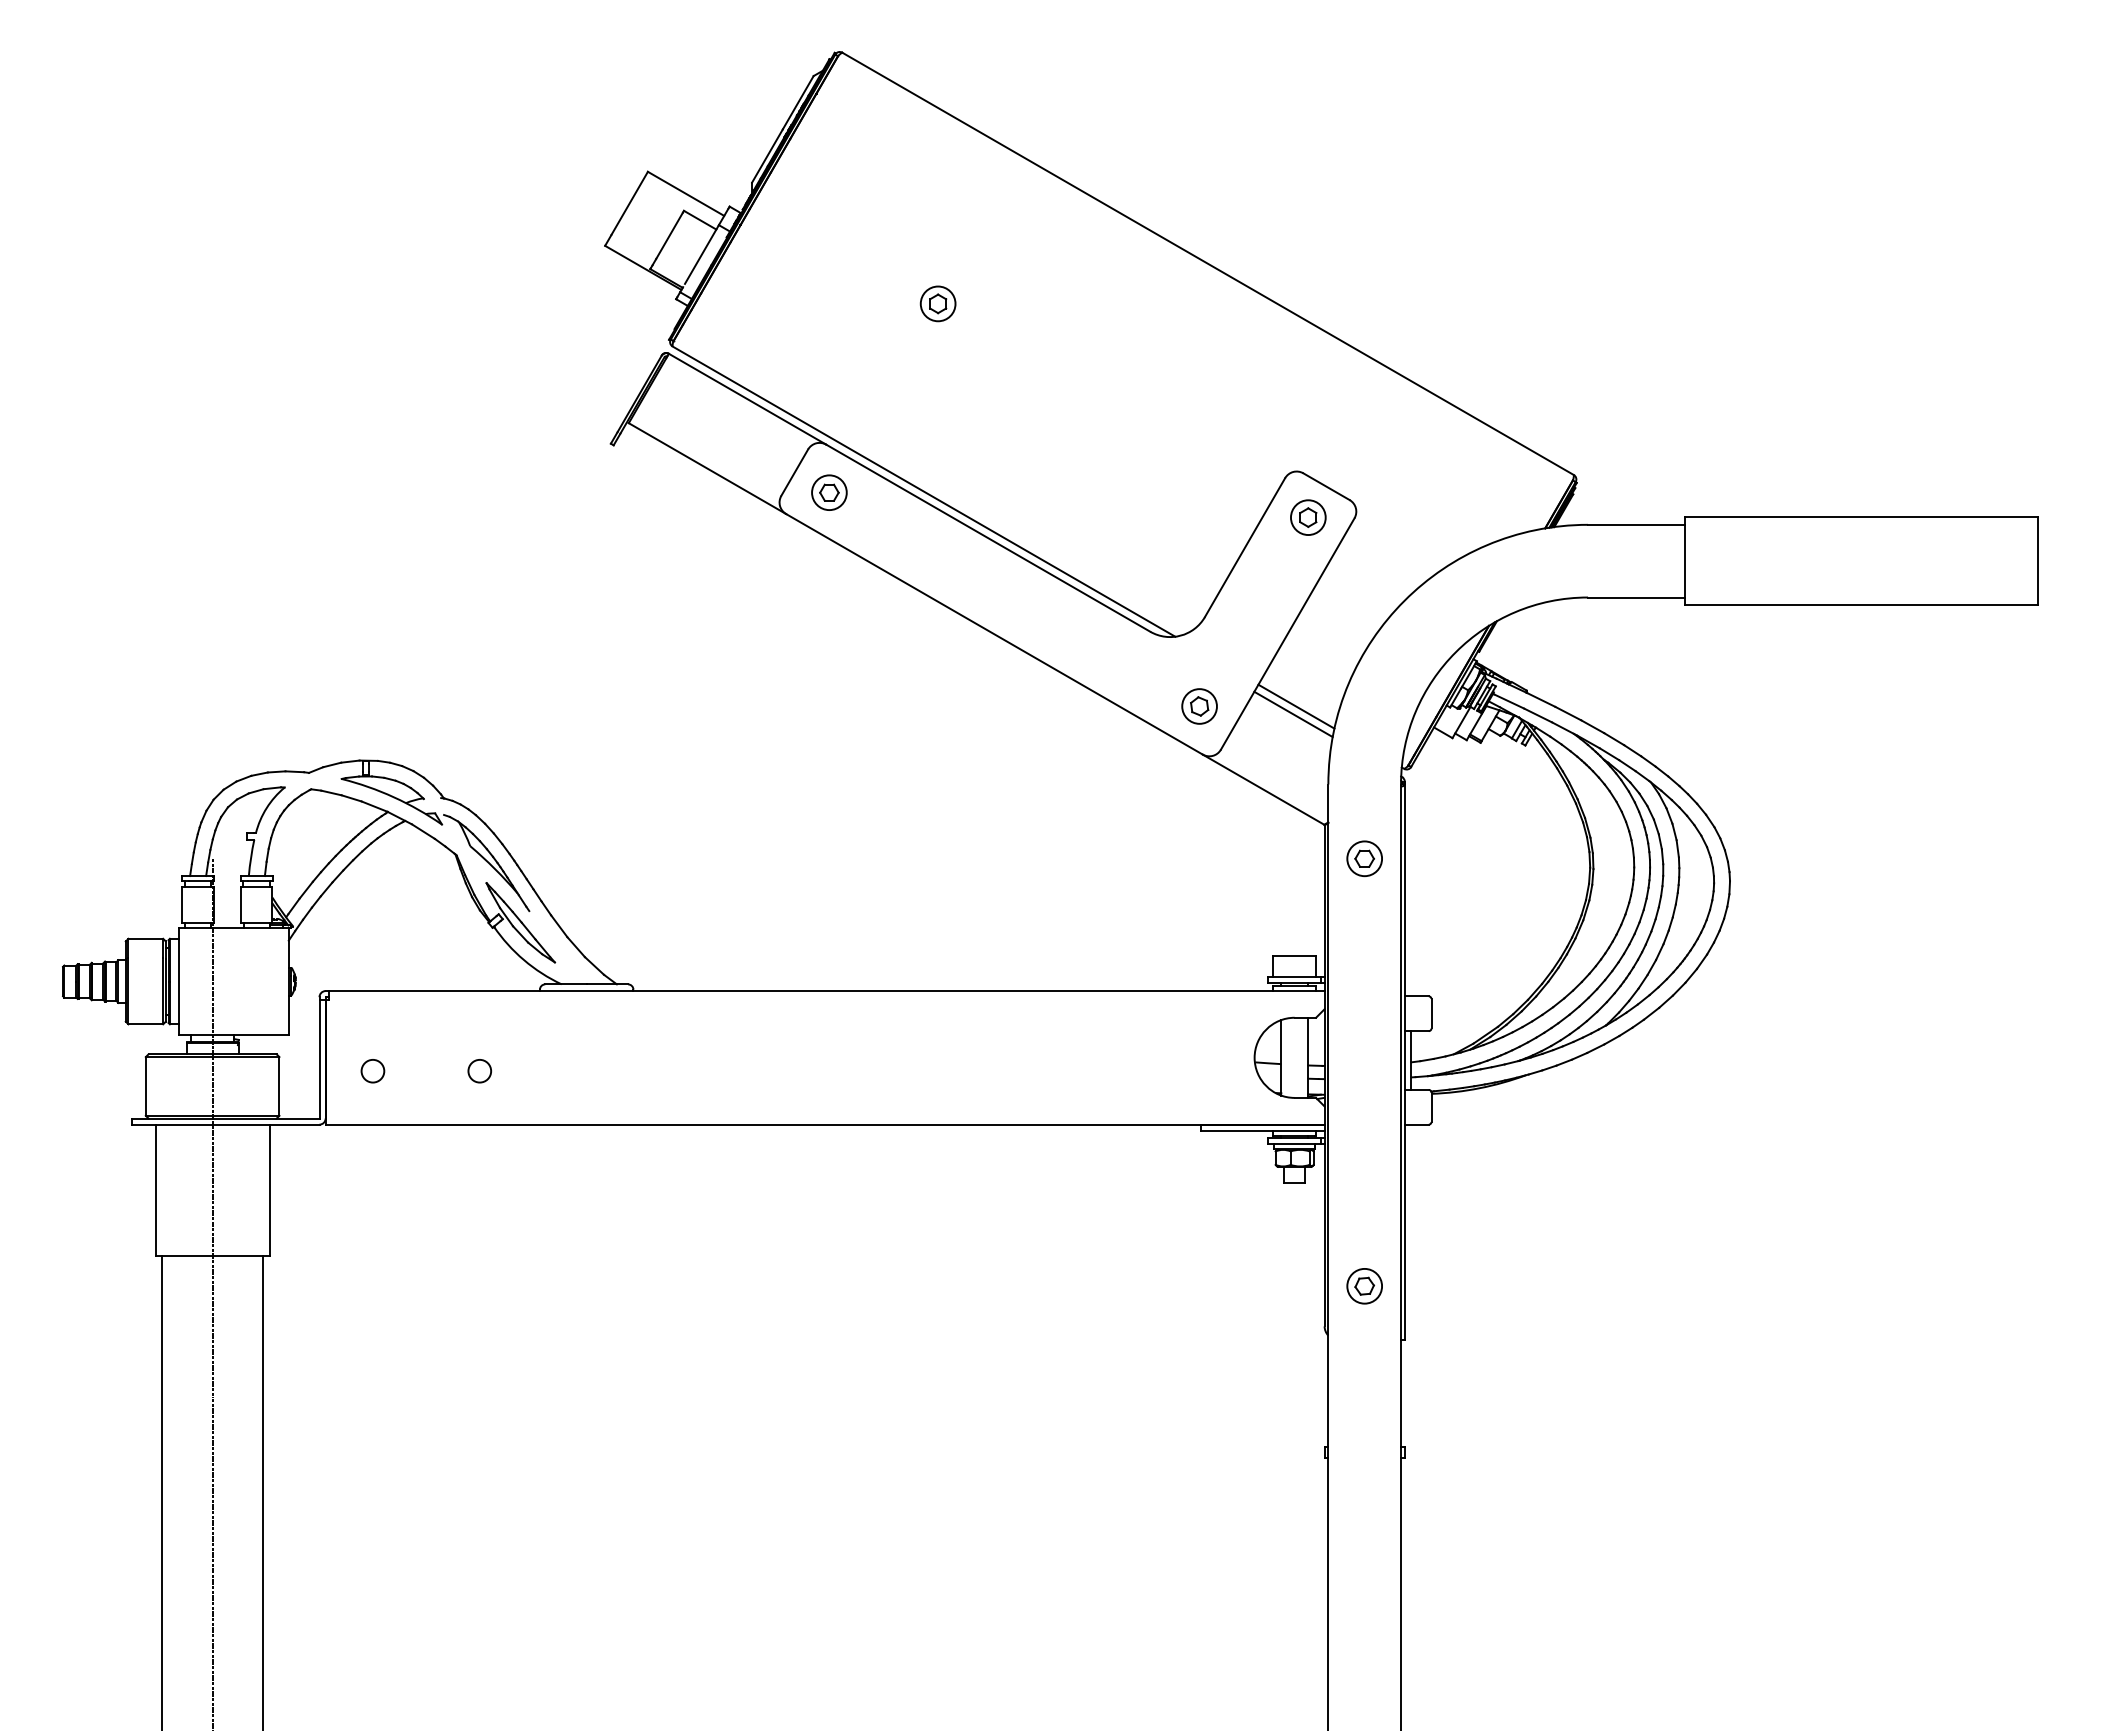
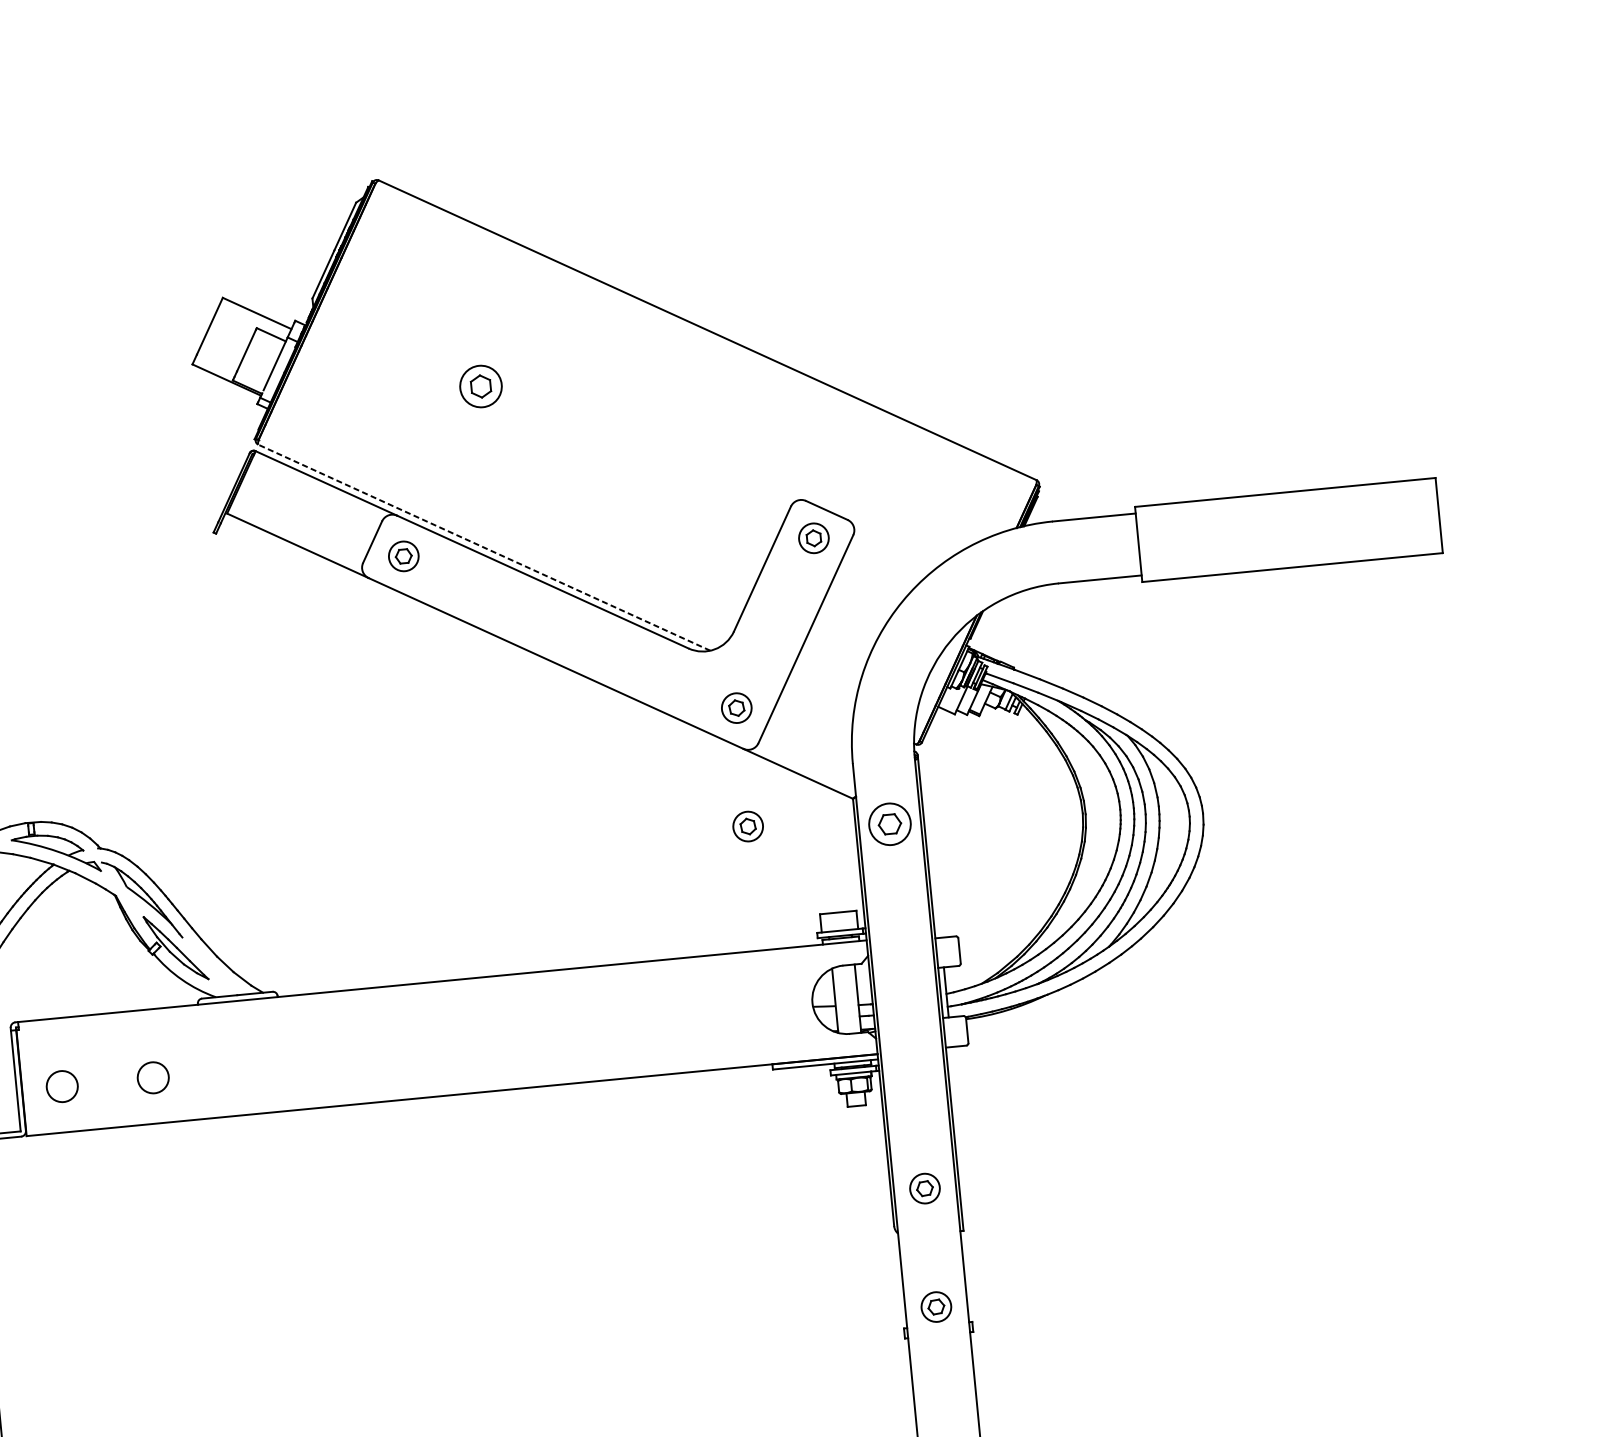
part: (937, 303) -> (480, 386), size x1.4
line: (923, 491) -> (483, 547), solid -> dashed
line: (1296, 706) -> (819, 700), removed
line: (1293, 714) -> (817, 707), removed
part: (1199, 845) -> (748, 826), added
part: (1364, 858) -> (889, 824), size x1.4
circle: (372, 1071) -> (61, 1087), size x1.6
circle: (479, 1071) -> (153, 1078), size x1.6
part: (1364, 1425) -> (936, 1307), added

